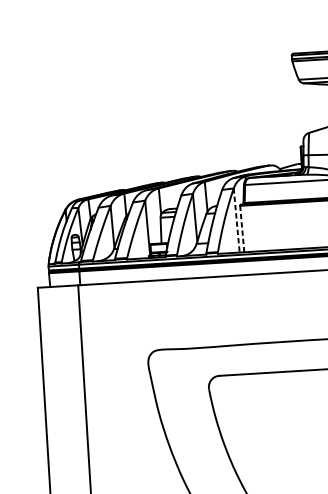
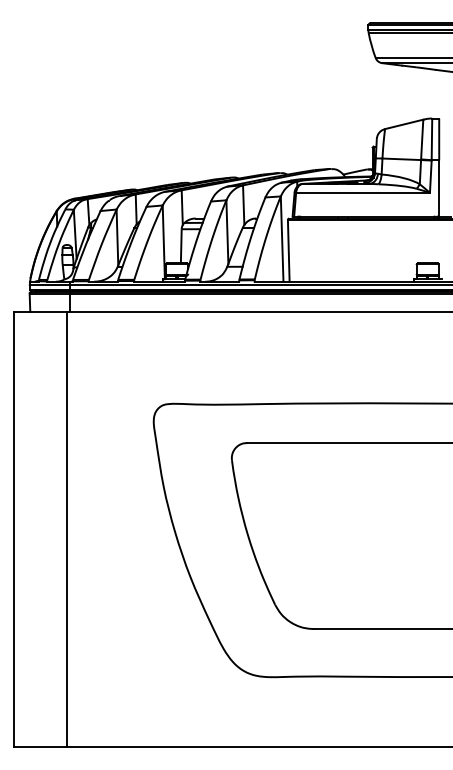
line: (236, 220) -> (282, 239), dashed -> solid
line: (242, 228) -> (288, 250), dashed -> solid

